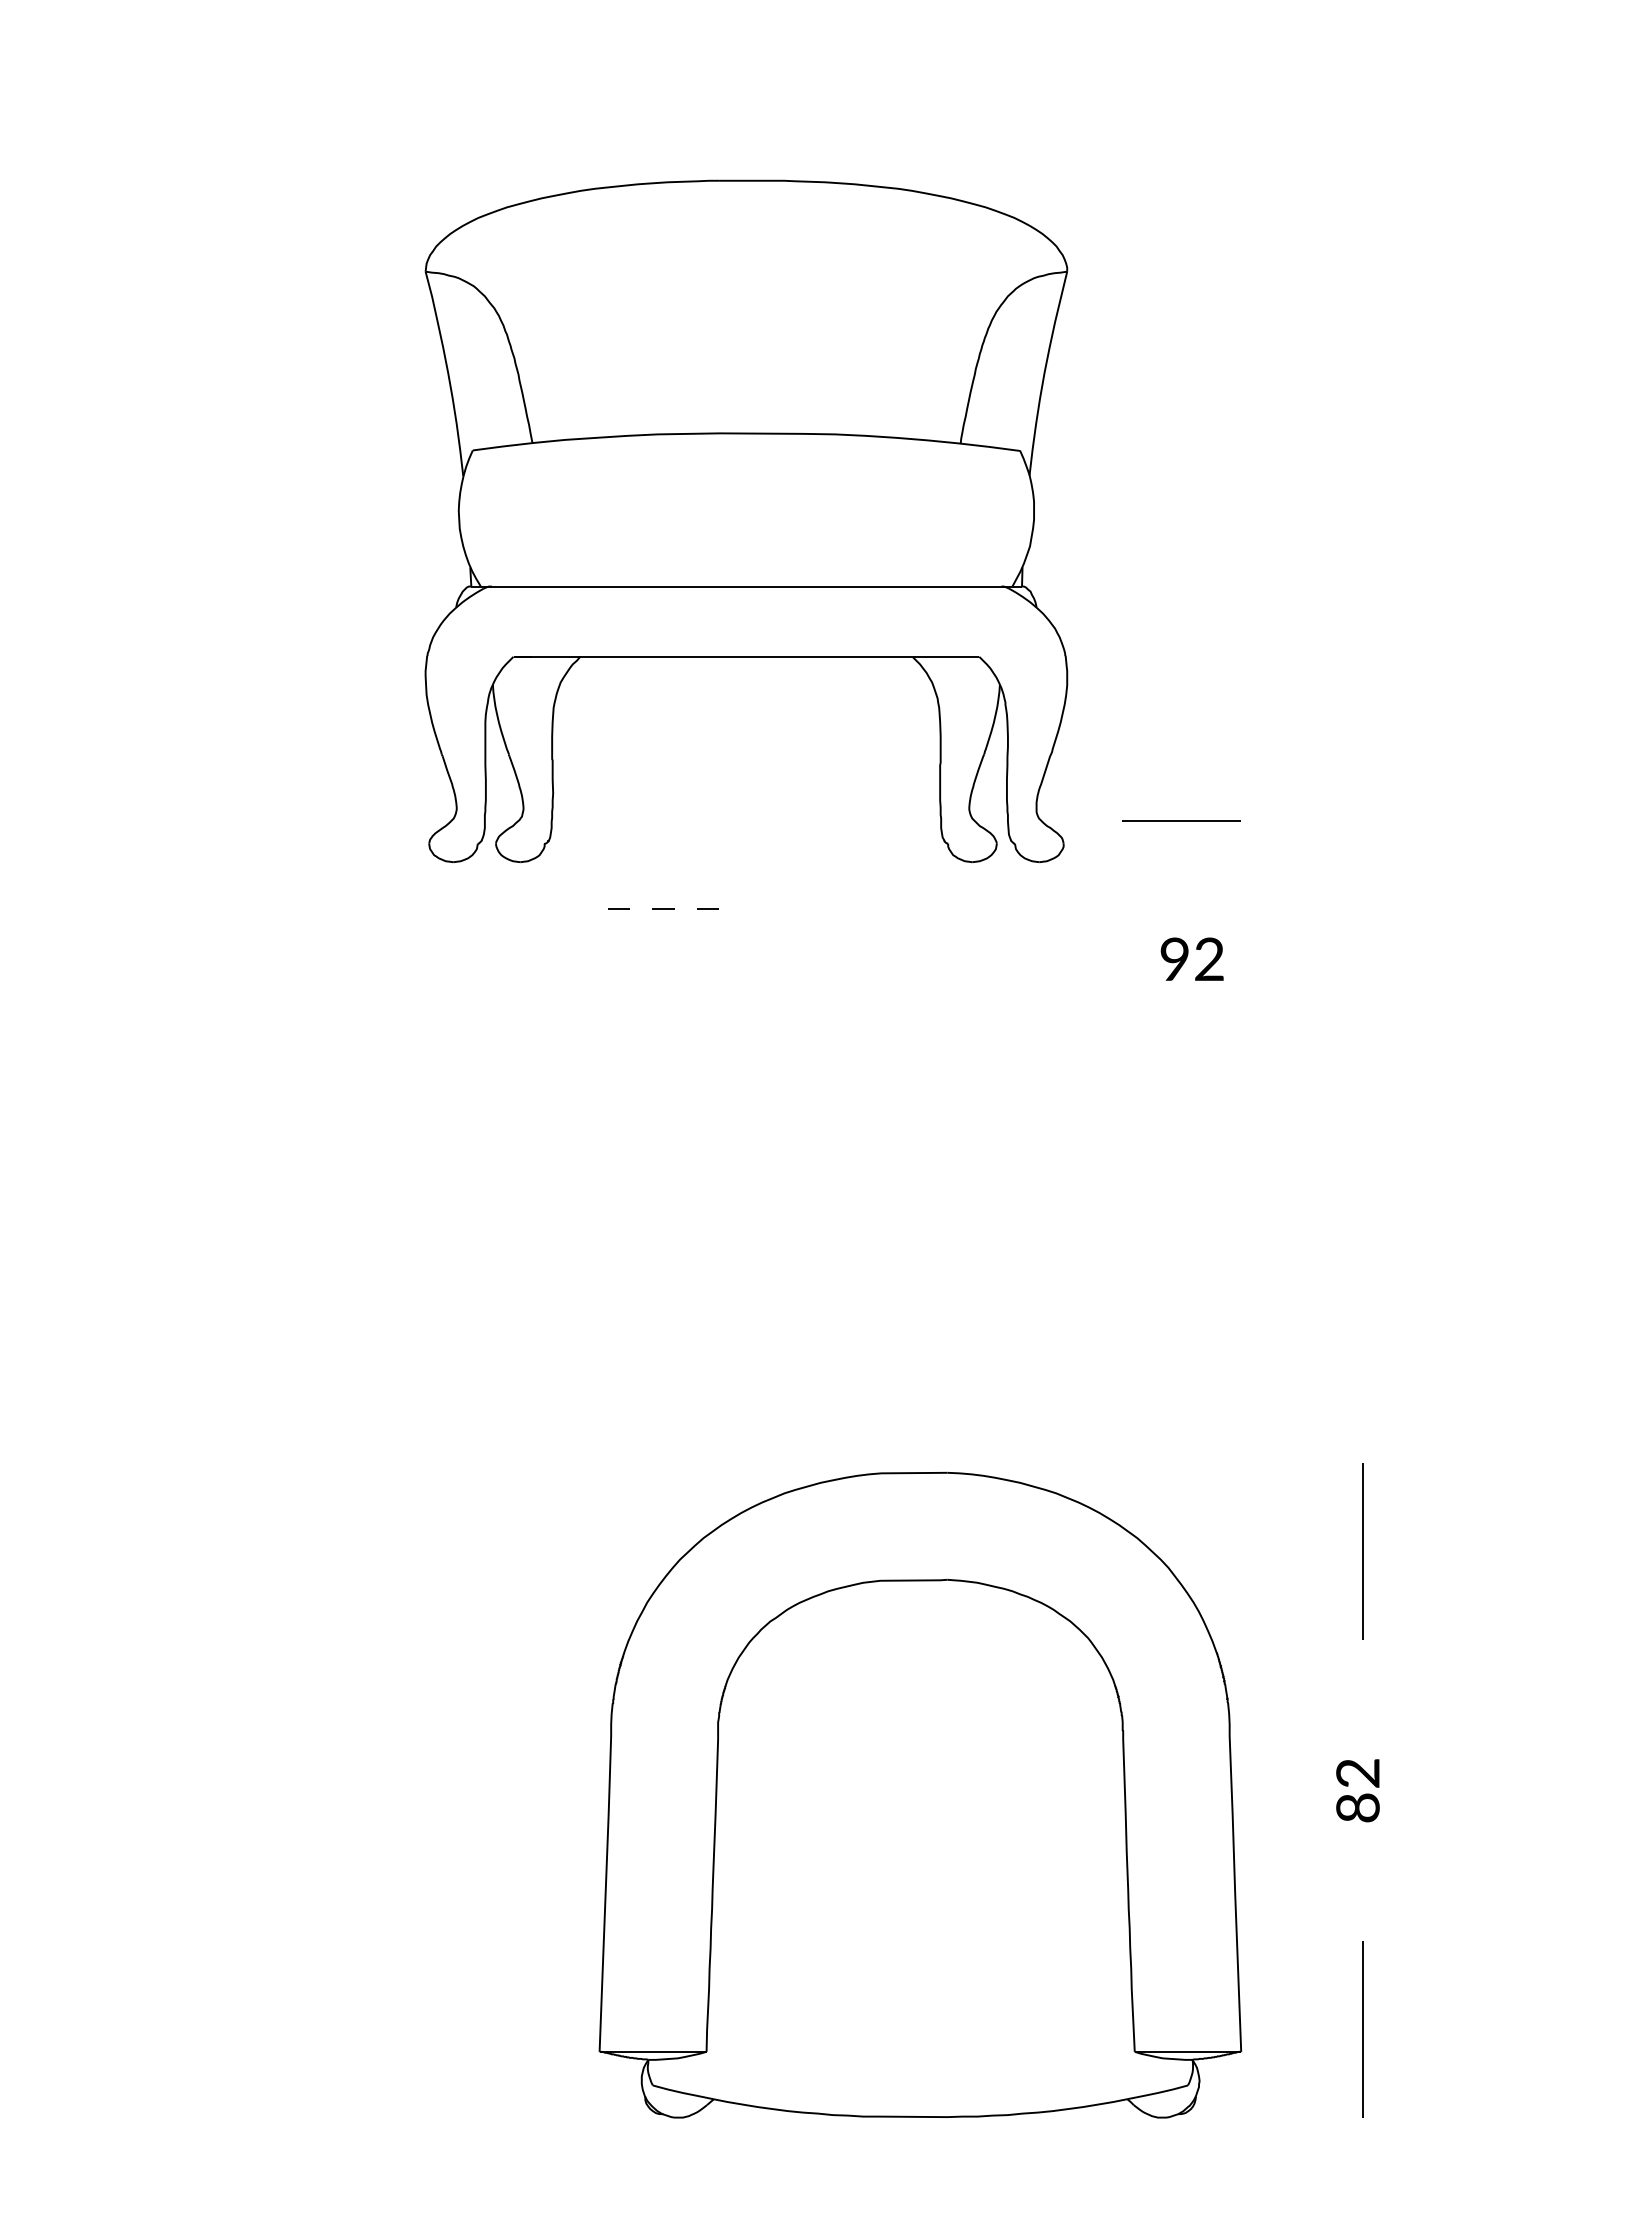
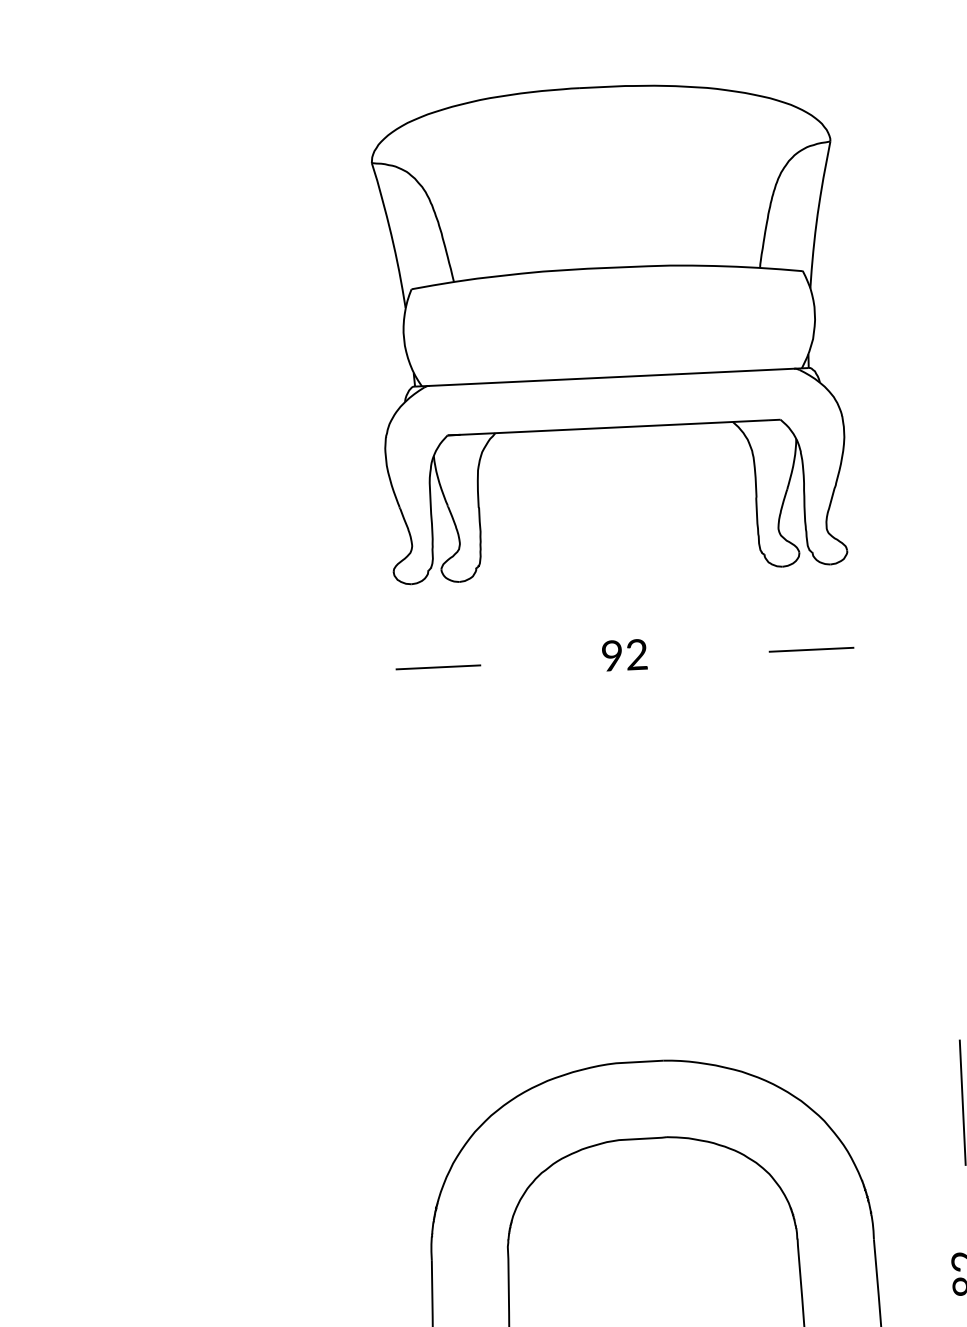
part: (746, 521) -> (609, 330), moved
line: (1181, 820) -> (811, 649), moved
line: (659, 909) -> (438, 667), dashed -> solid
text: (1191, 958) -> (624, 654), moved

